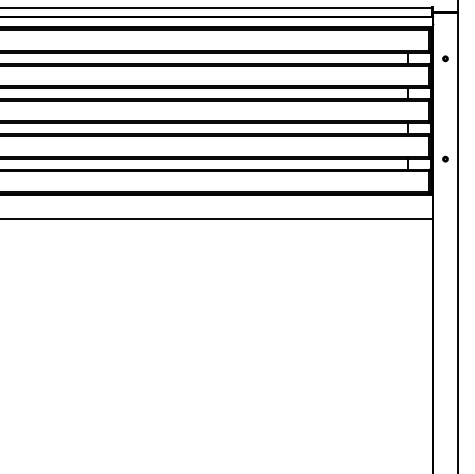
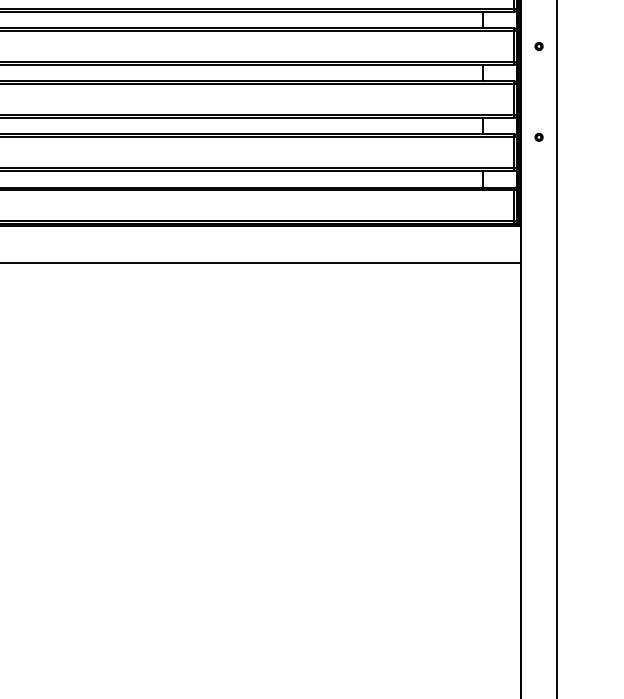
part: (445, 58) -> (539, 46), moved
part: (445, 158) -> (539, 136), moved

